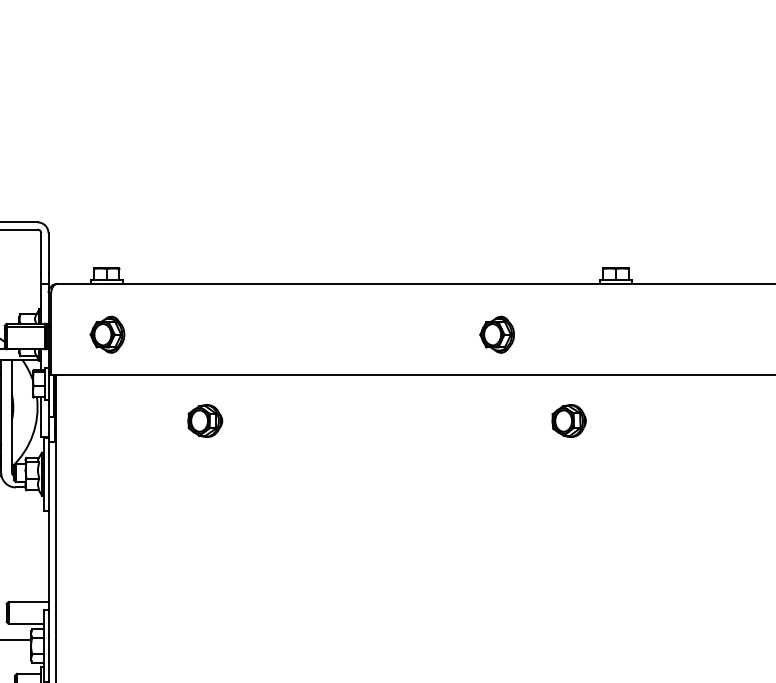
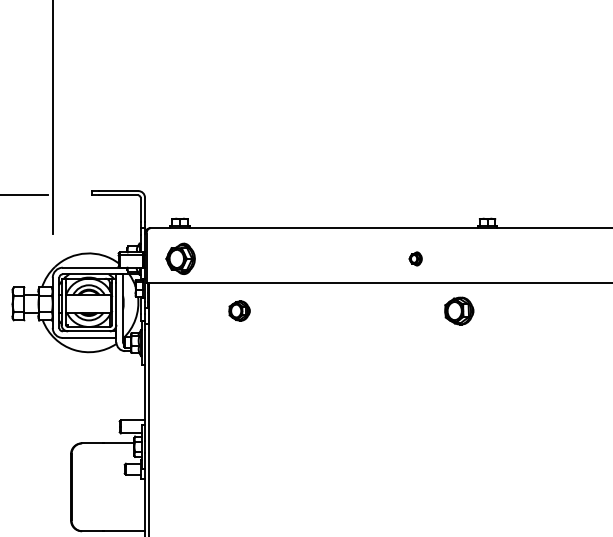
part: (107, 334) -> (180, 258), size x1.4
part: (496, 334) -> (415, 258), size x0.6
part: (569, 420) -> (459, 310), size x1.4

